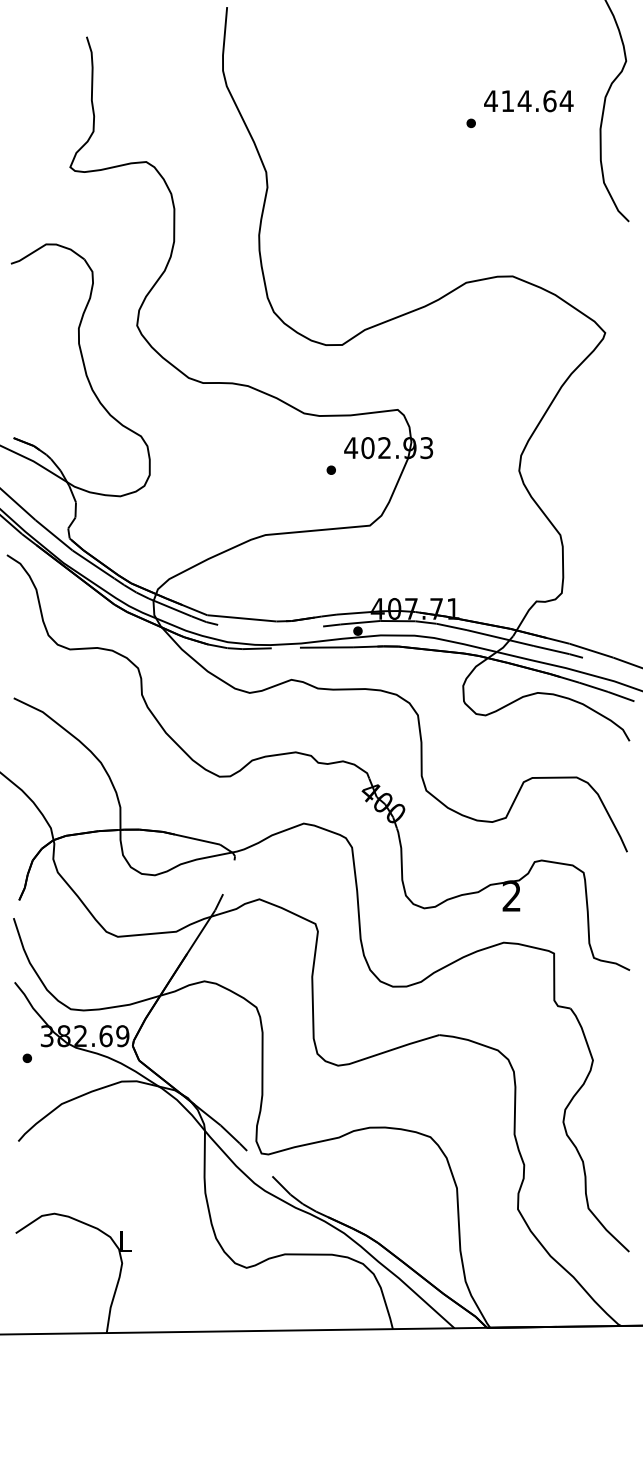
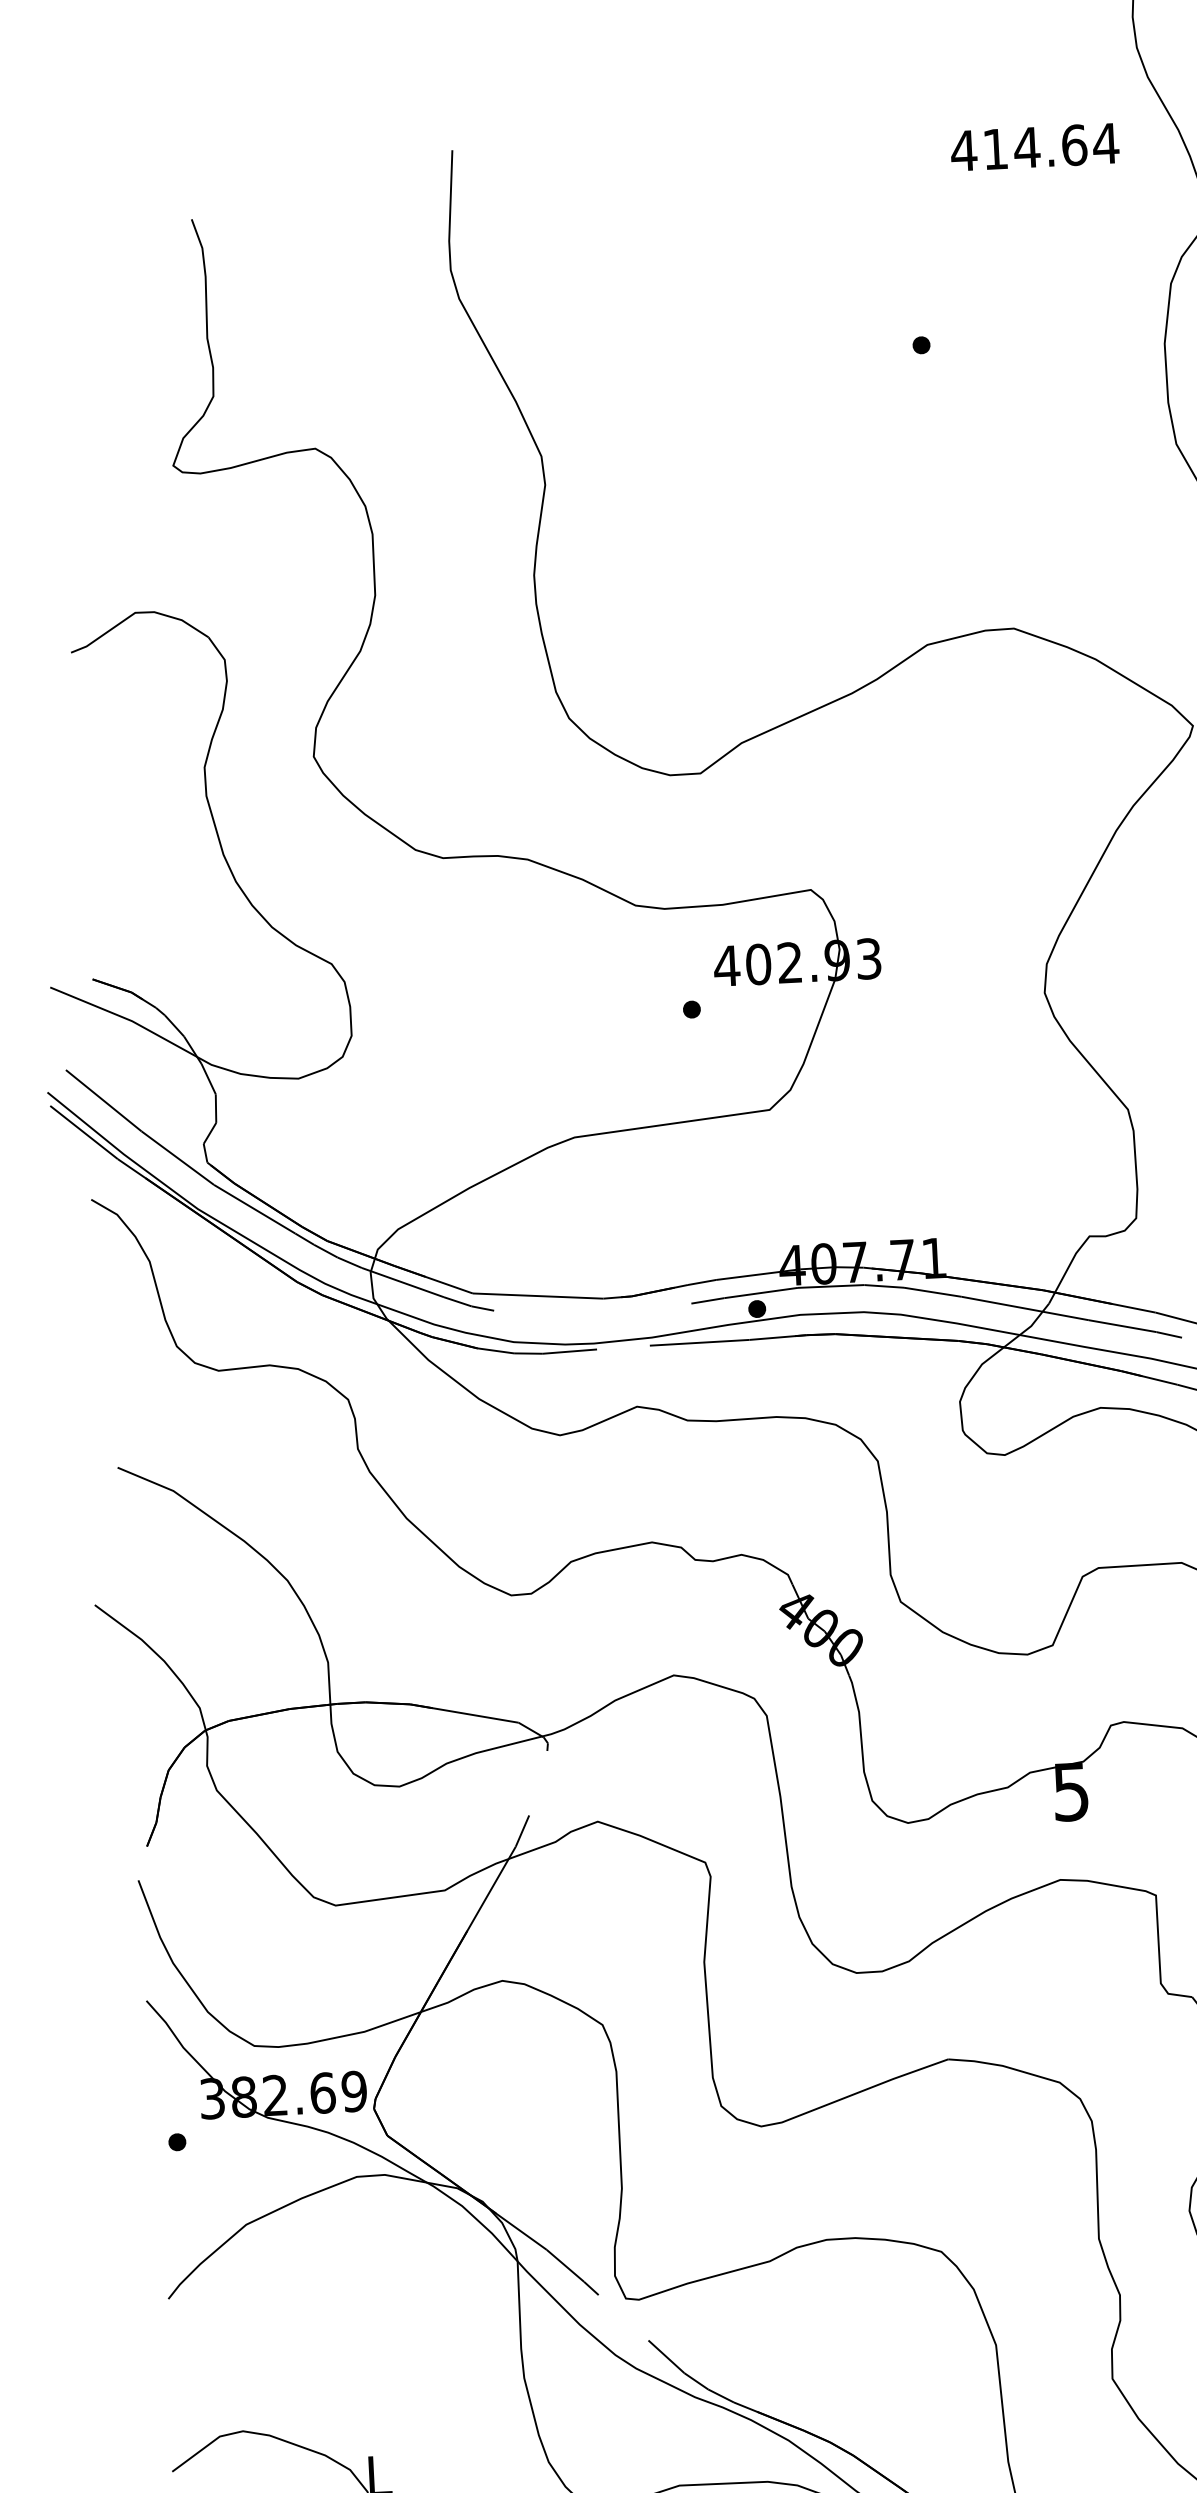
text: (528, 101) -> (1034, 147), moved
text: (511, 895) -> (1070, 1790), 2 -> 5

